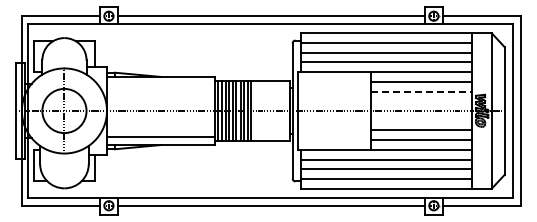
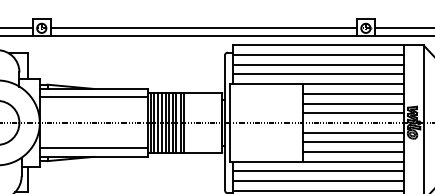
line: (161, 85) -> (94, 97), added
line: (421, 91) -> (353, 103), dashed -> solid
line: (421, 101) -> (353, 113), added
line: (421, 120) -> (353, 132), added

